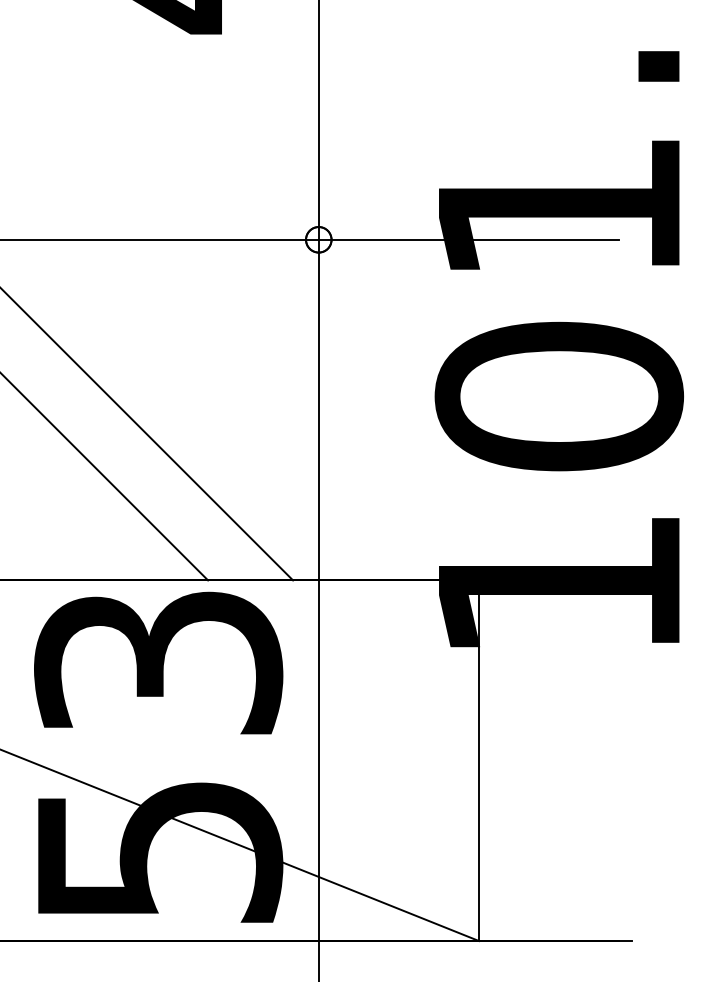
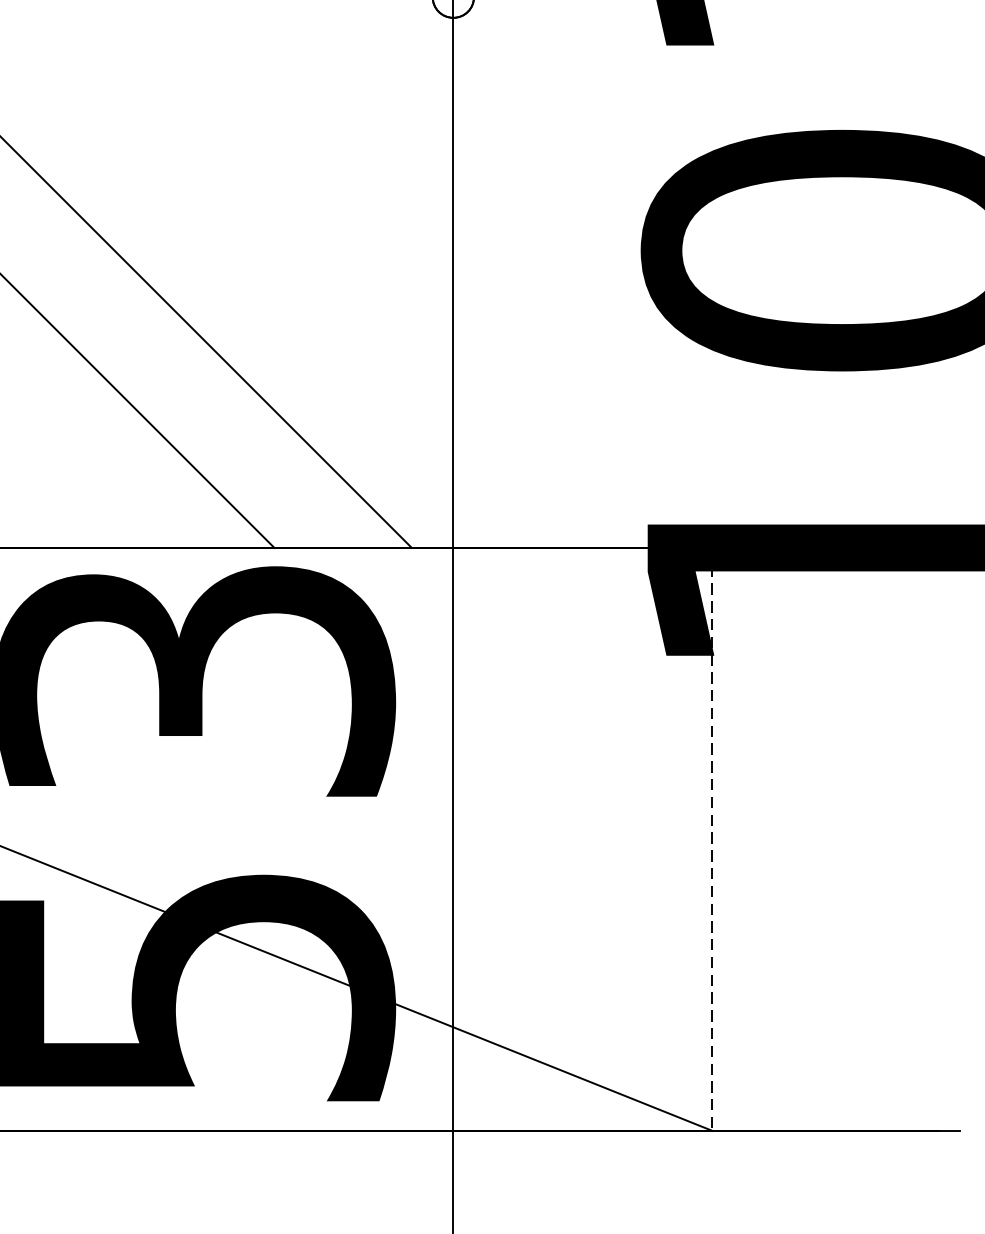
line: (479, 761) -> (713, 840), solid -> dashed

